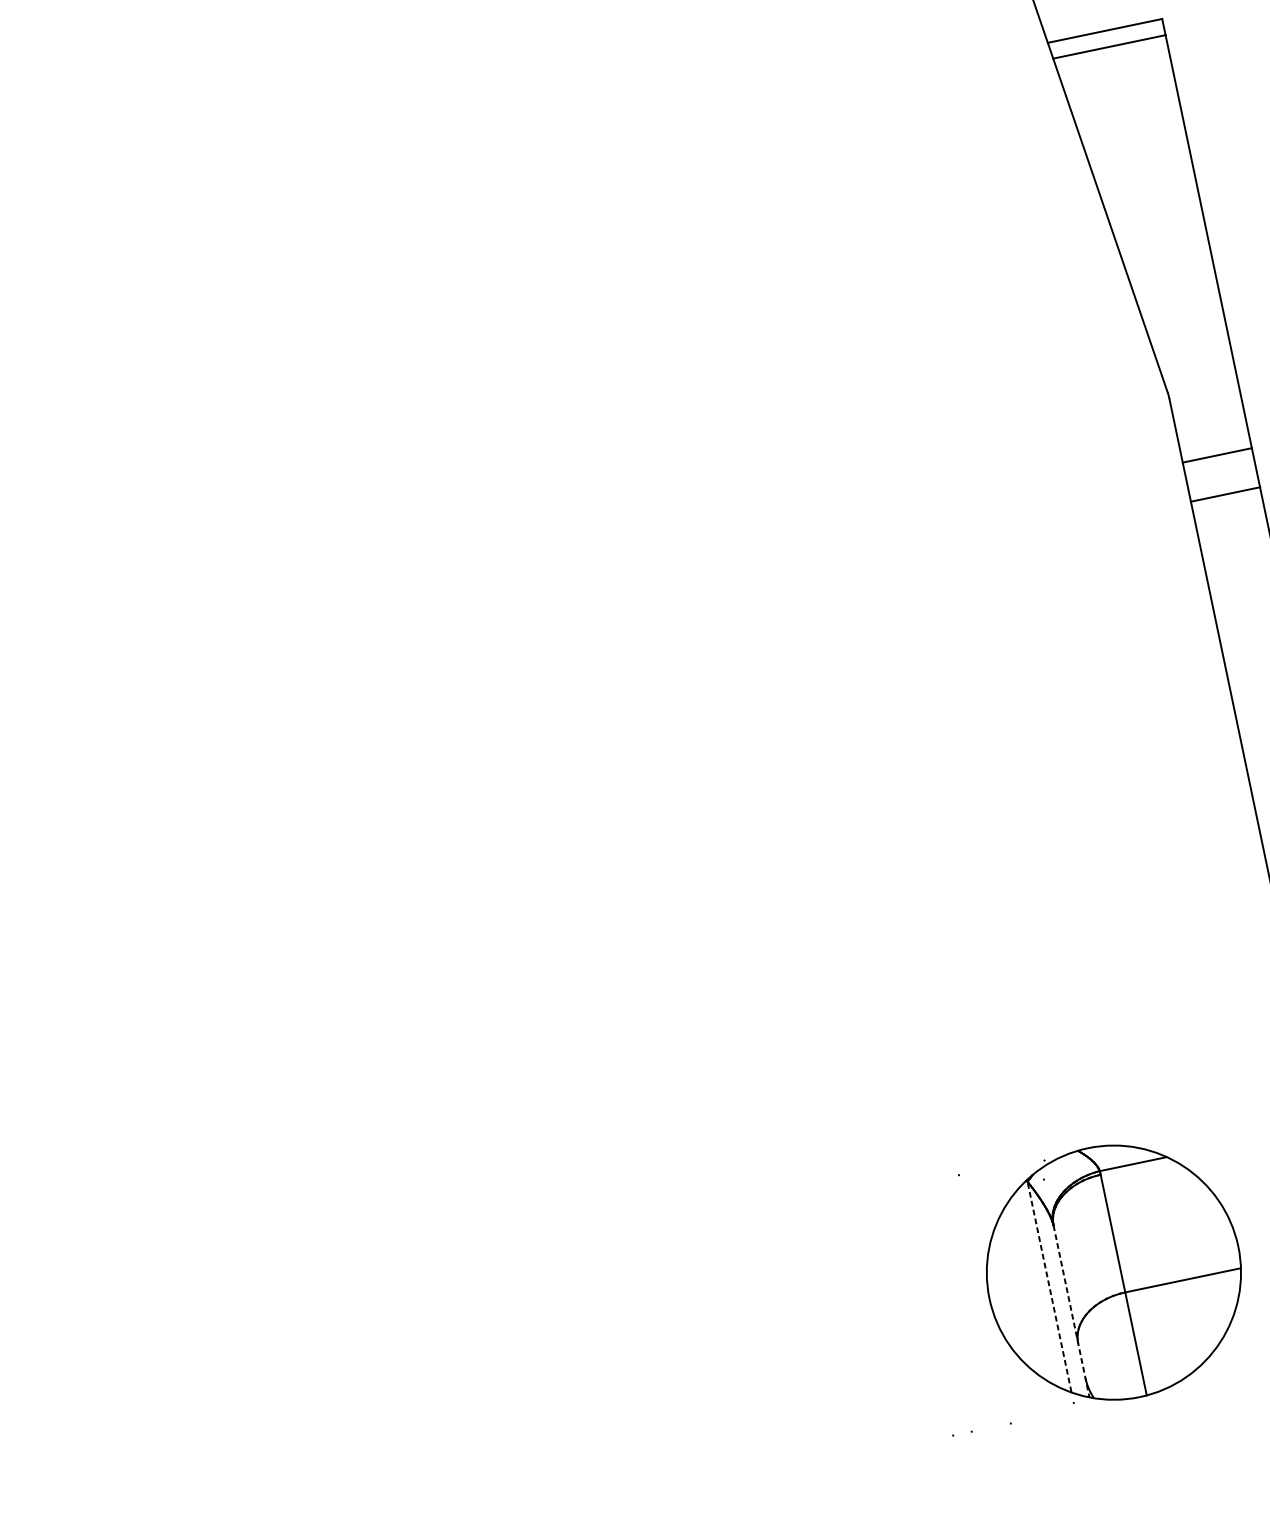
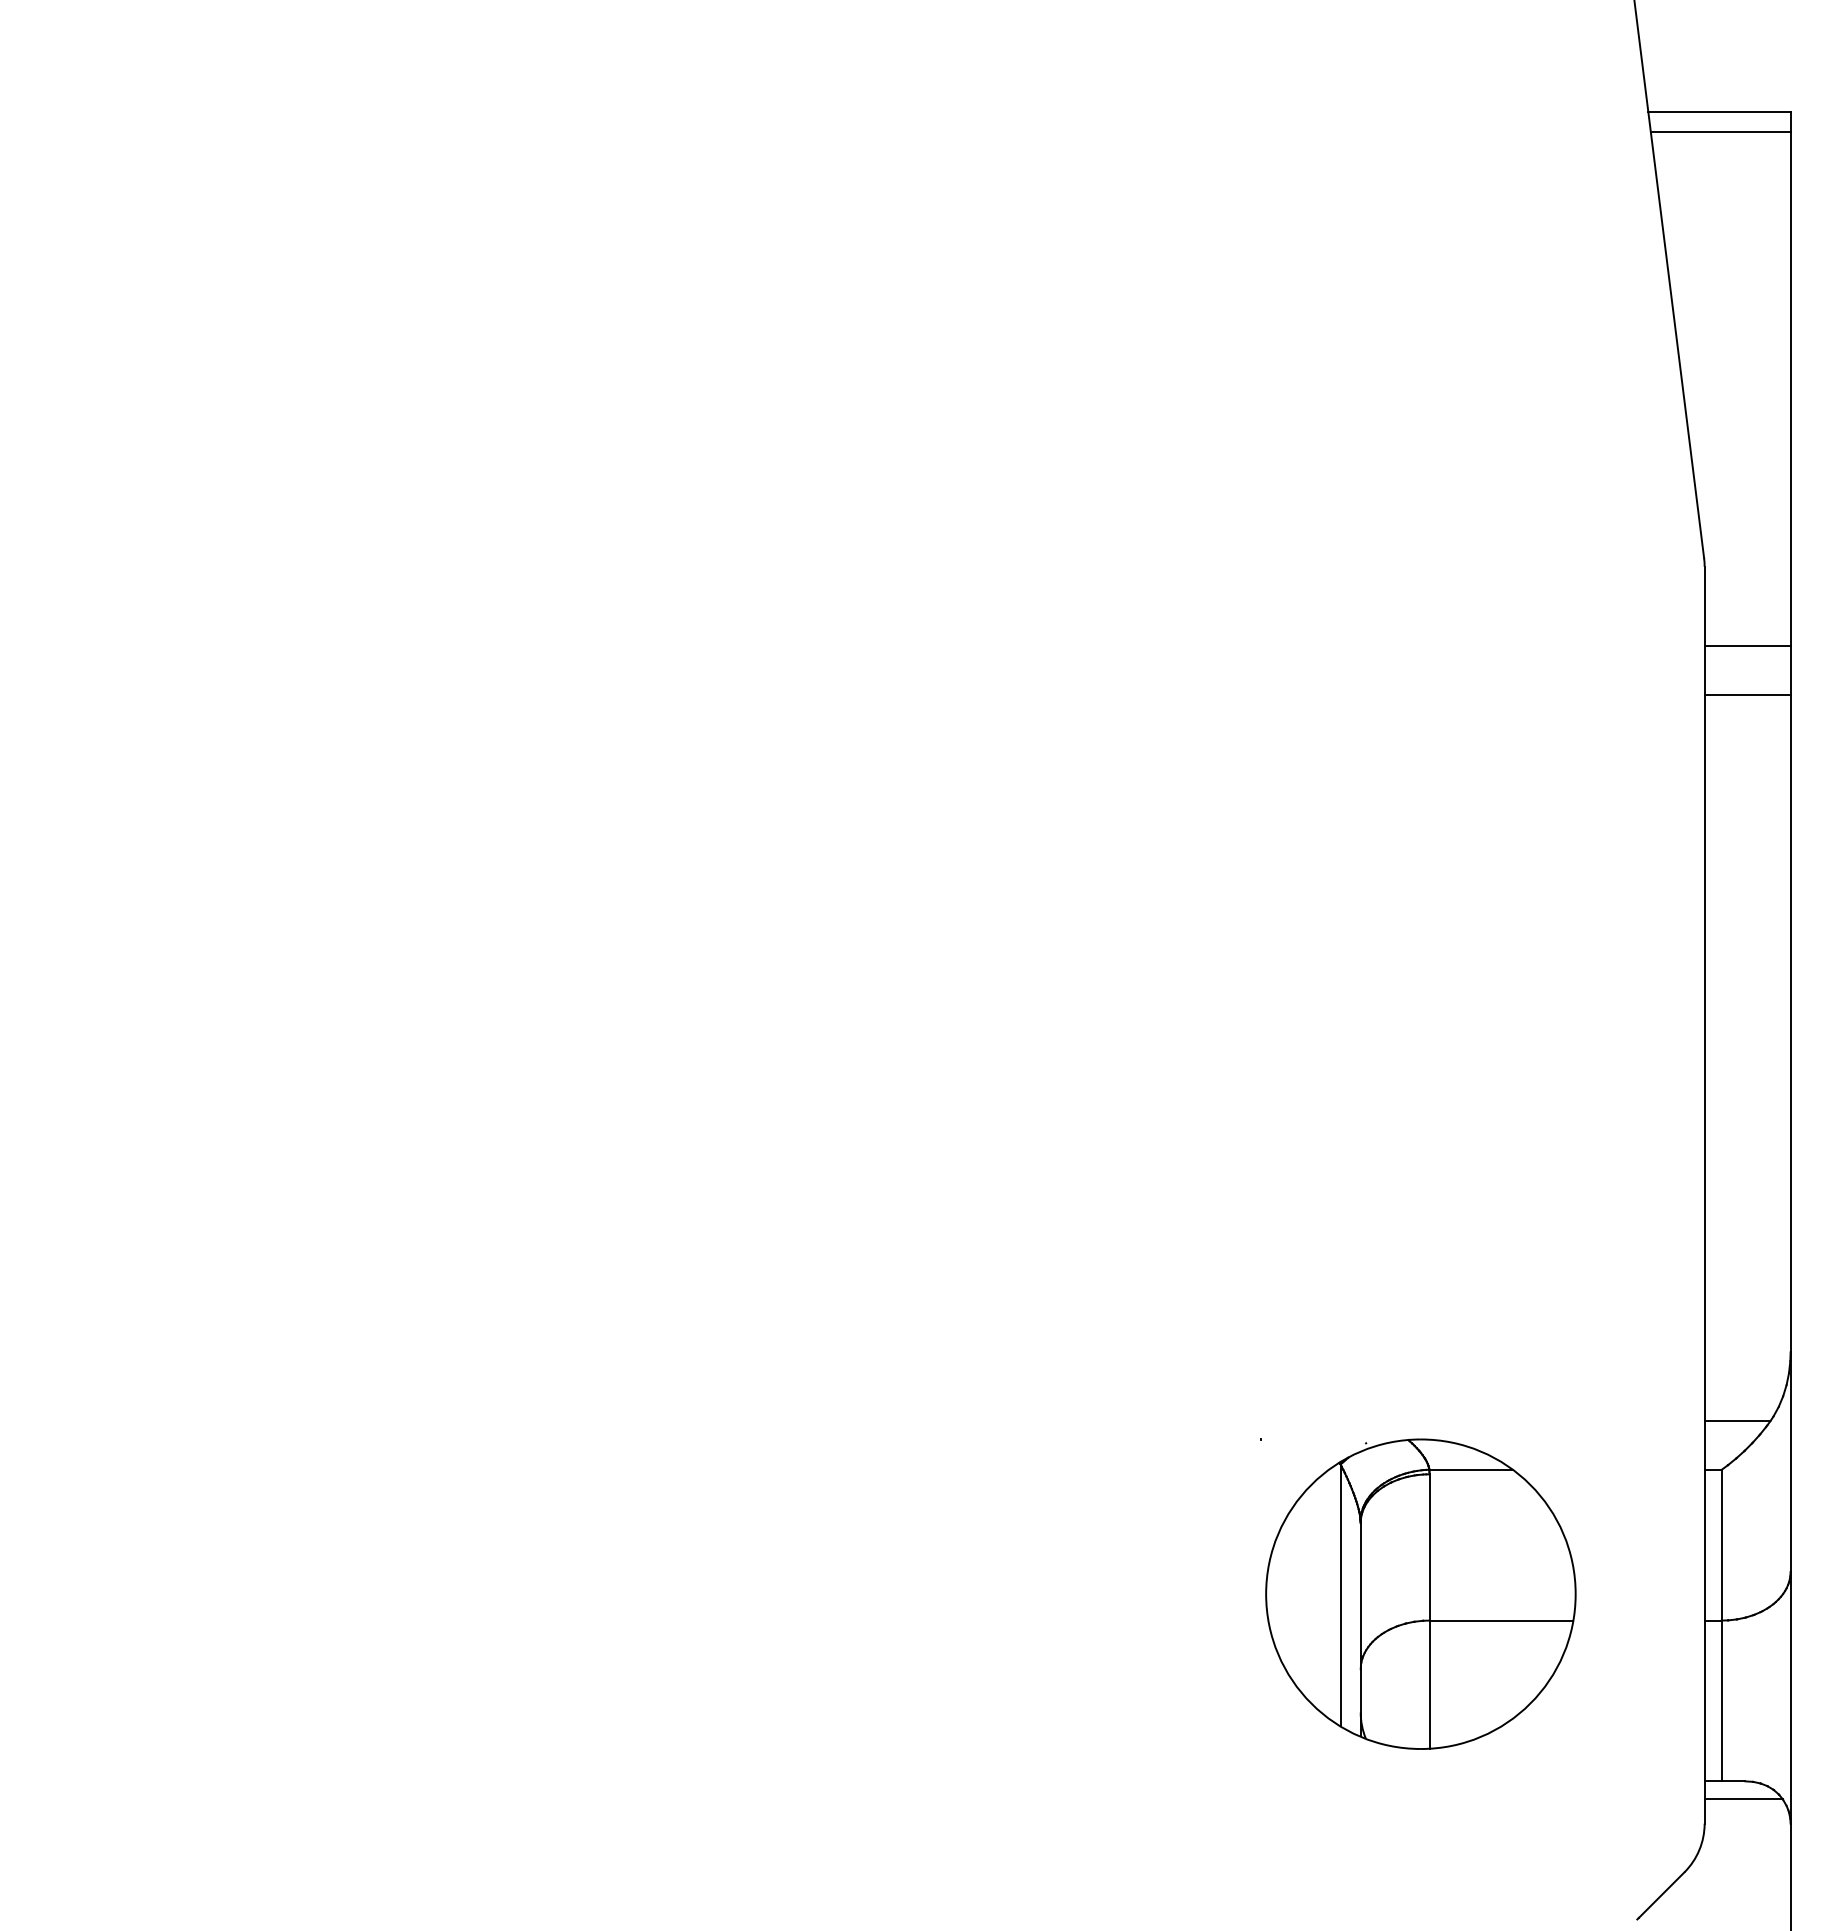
line: (1049, 1287) -> (1340, 1595), dashed -> solid
line: (1071, 1311) -> (1360, 1629), dashed -> solid

